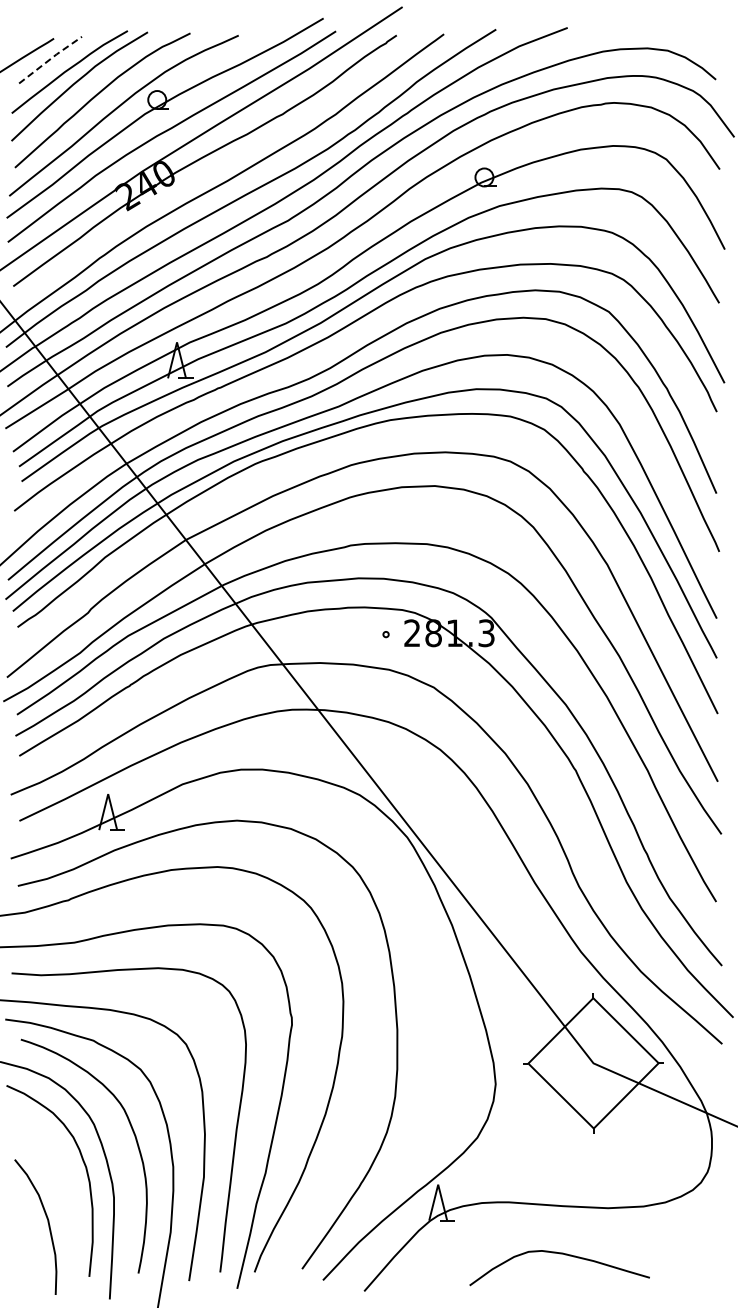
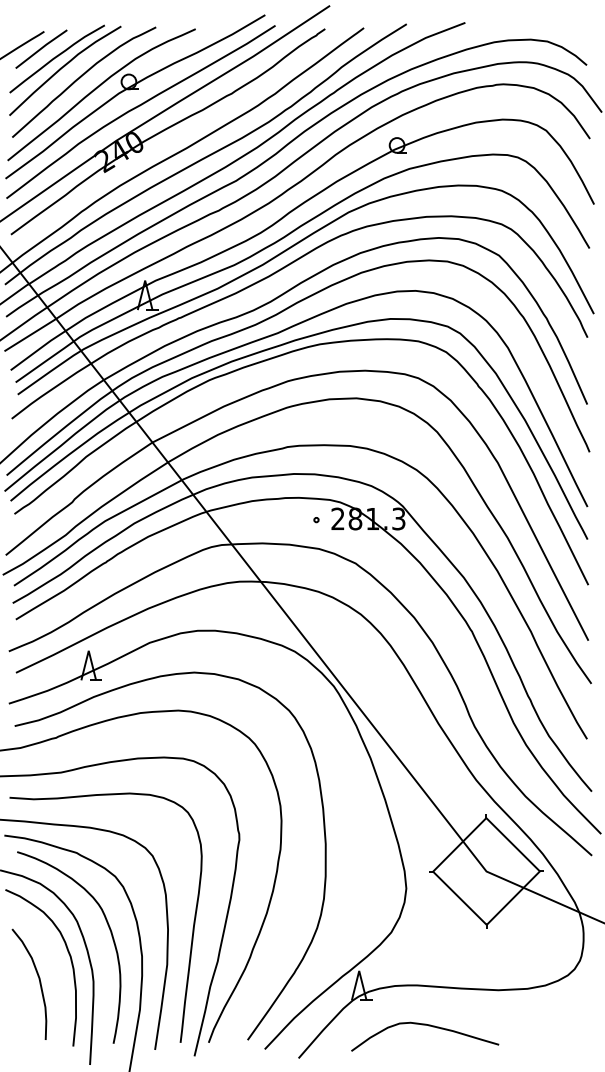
line: (50, 59) -> (41, 48), dashed -> solid
curve: (47, 1222) -> (38, 980), moved
curve: (559, 1254) -> (425, 1025), moved

